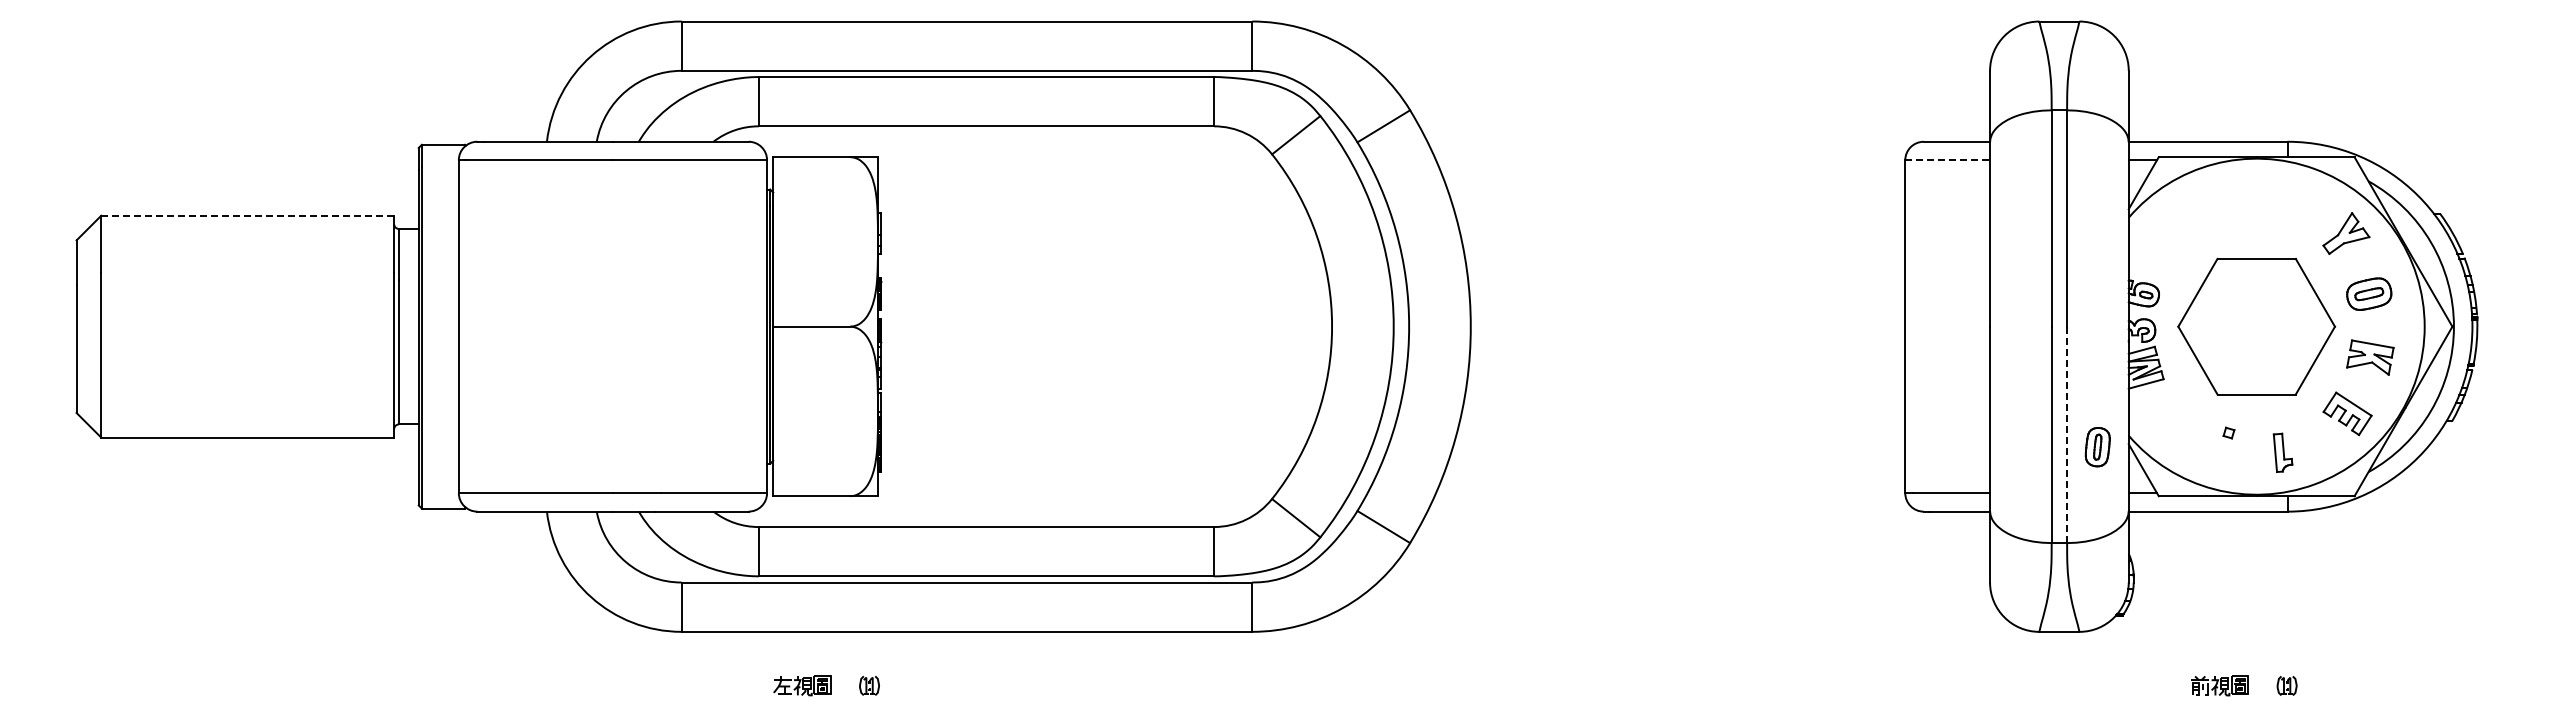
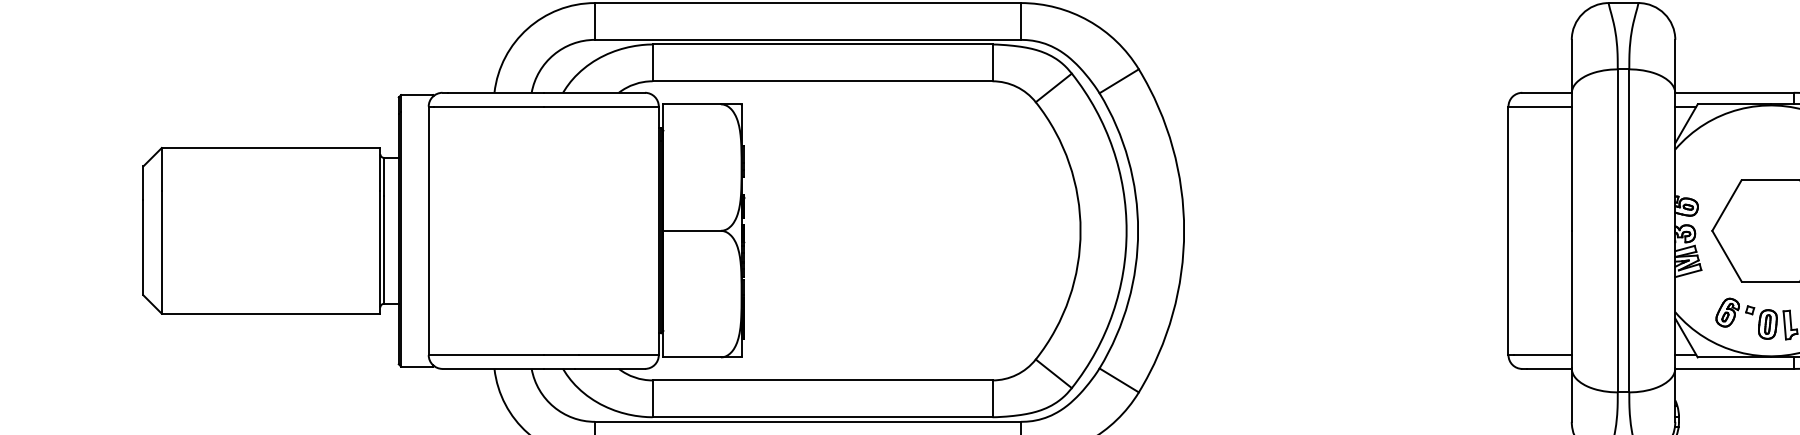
line: (1948, 160) -> (1540, 106), dashed -> solid
line: (247, 215) -> (270, 147), dashed -> solid
line: (2067, 435) -> (1629, 312), dashed -> solid
part: (2198, 435) -> (1727, 312), added
part: (2097, 447) -> (1767, 324), moved

